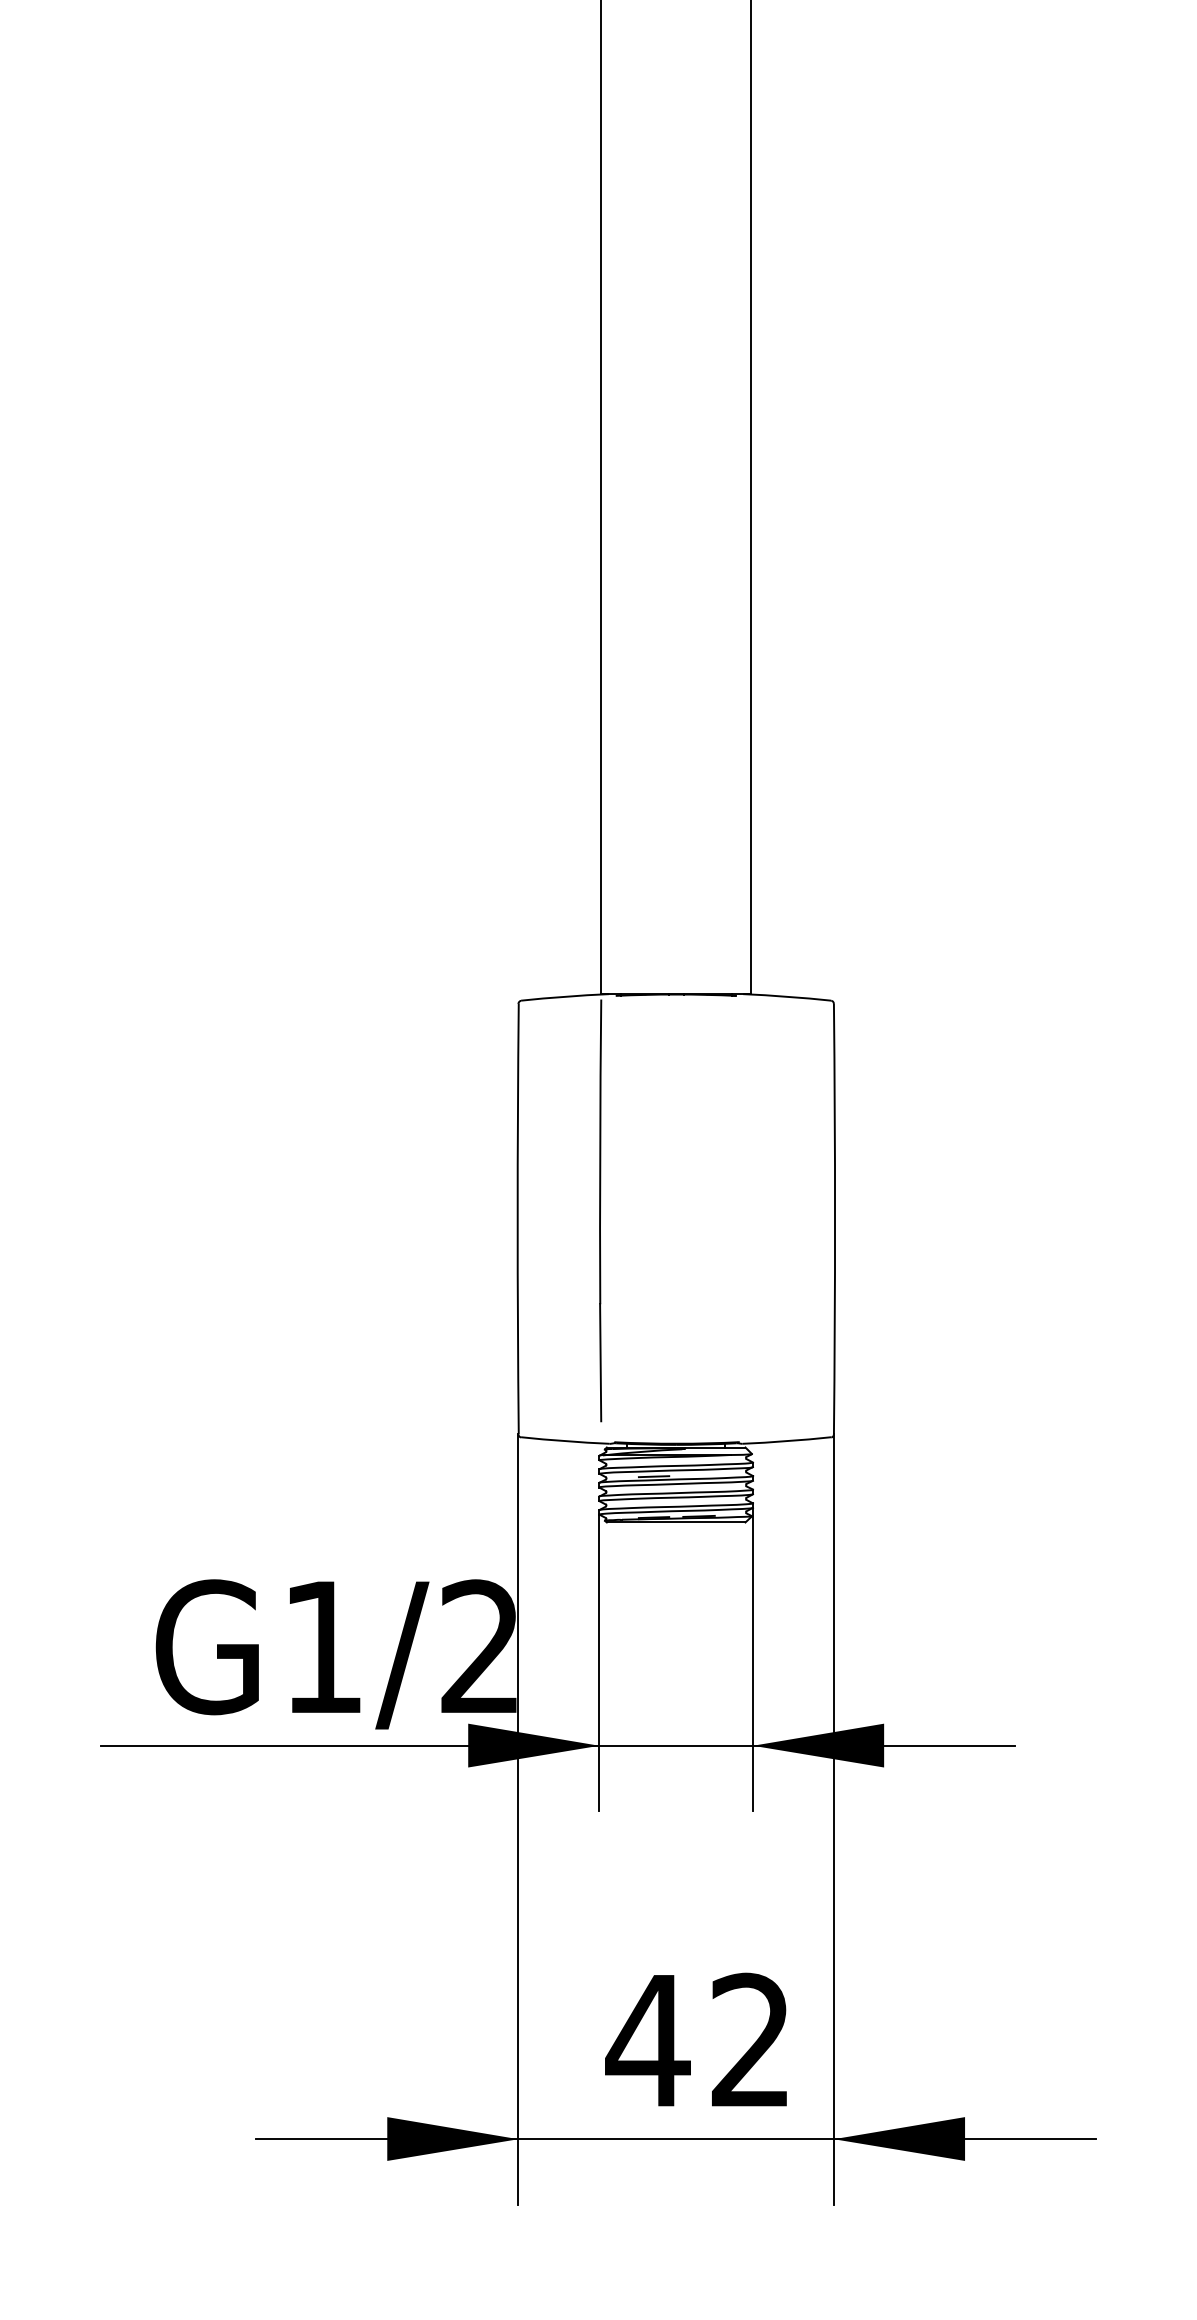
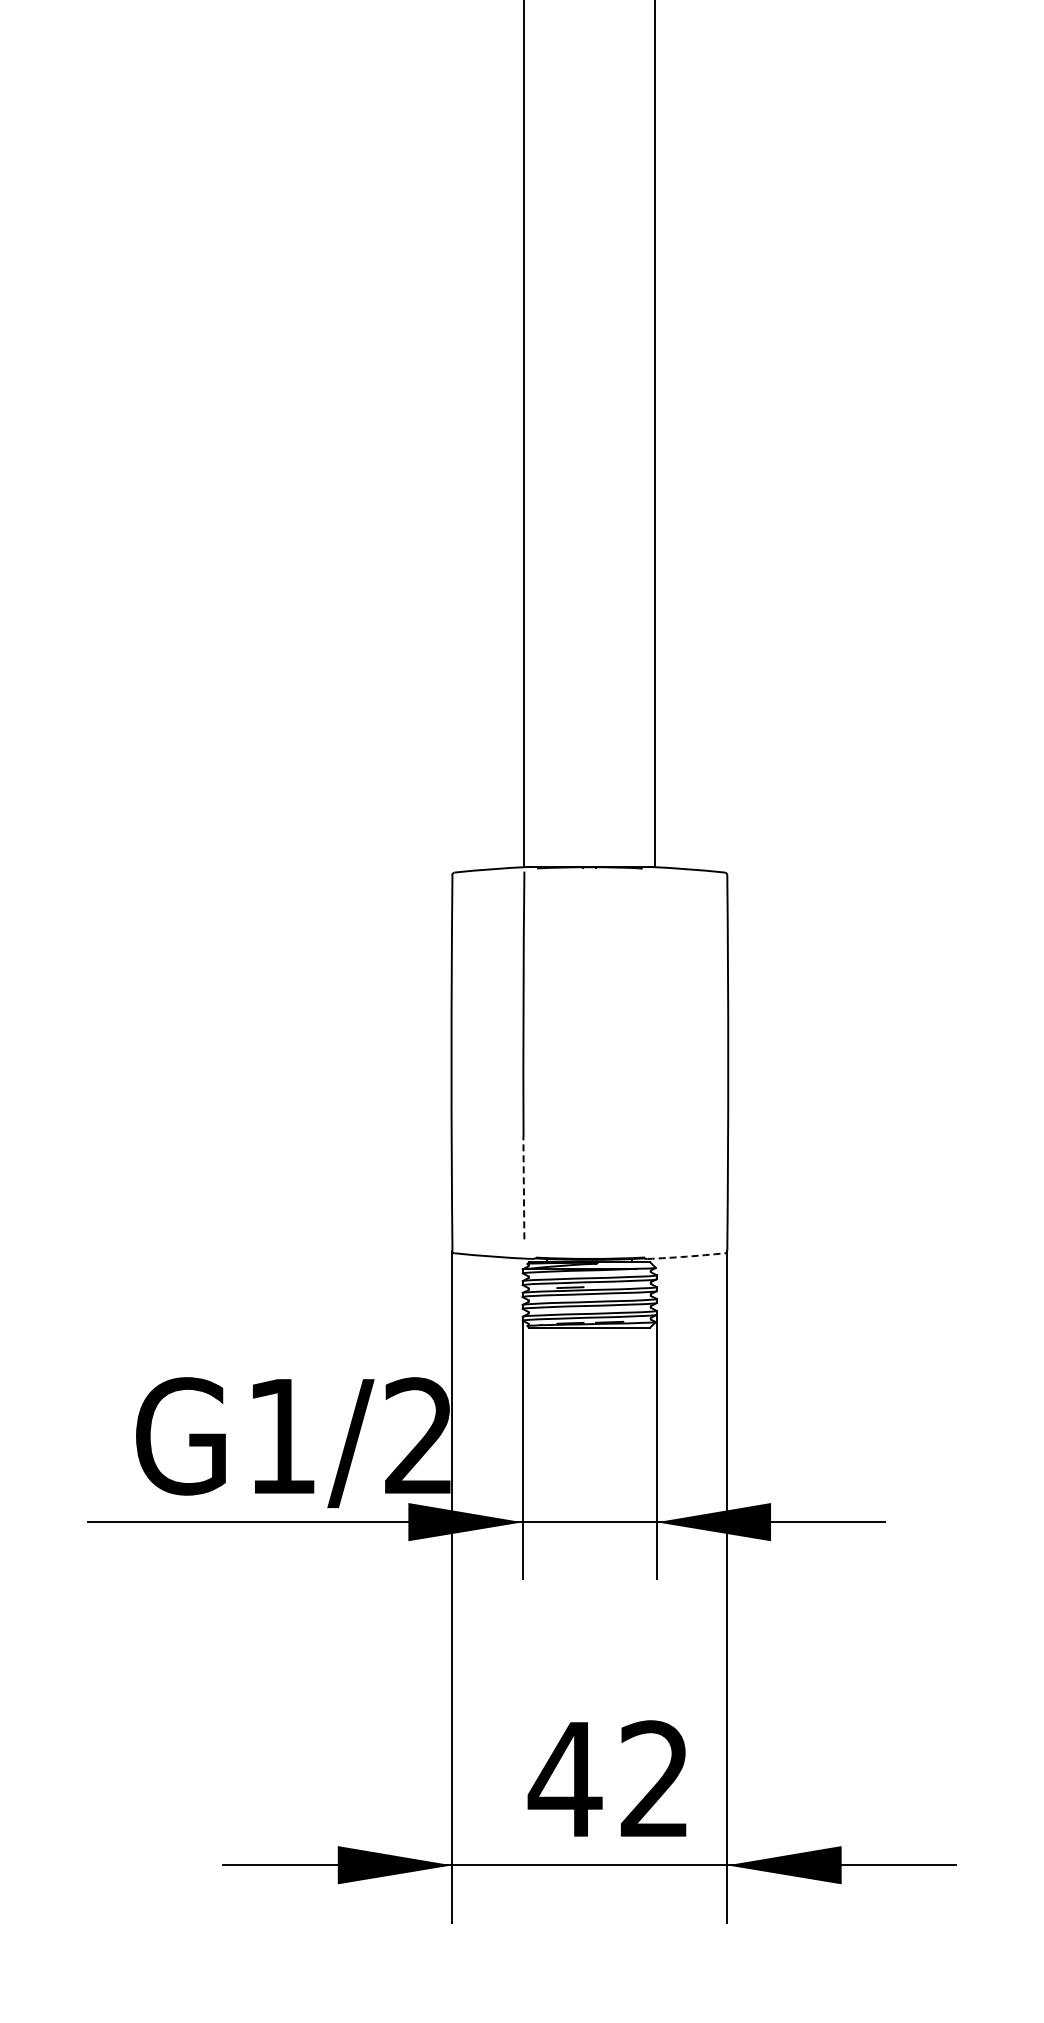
line: (600, 1361) -> (523, 1187), solid -> dashed
arc: (787, 1440) -> (686, 1256), solid -> dashed

